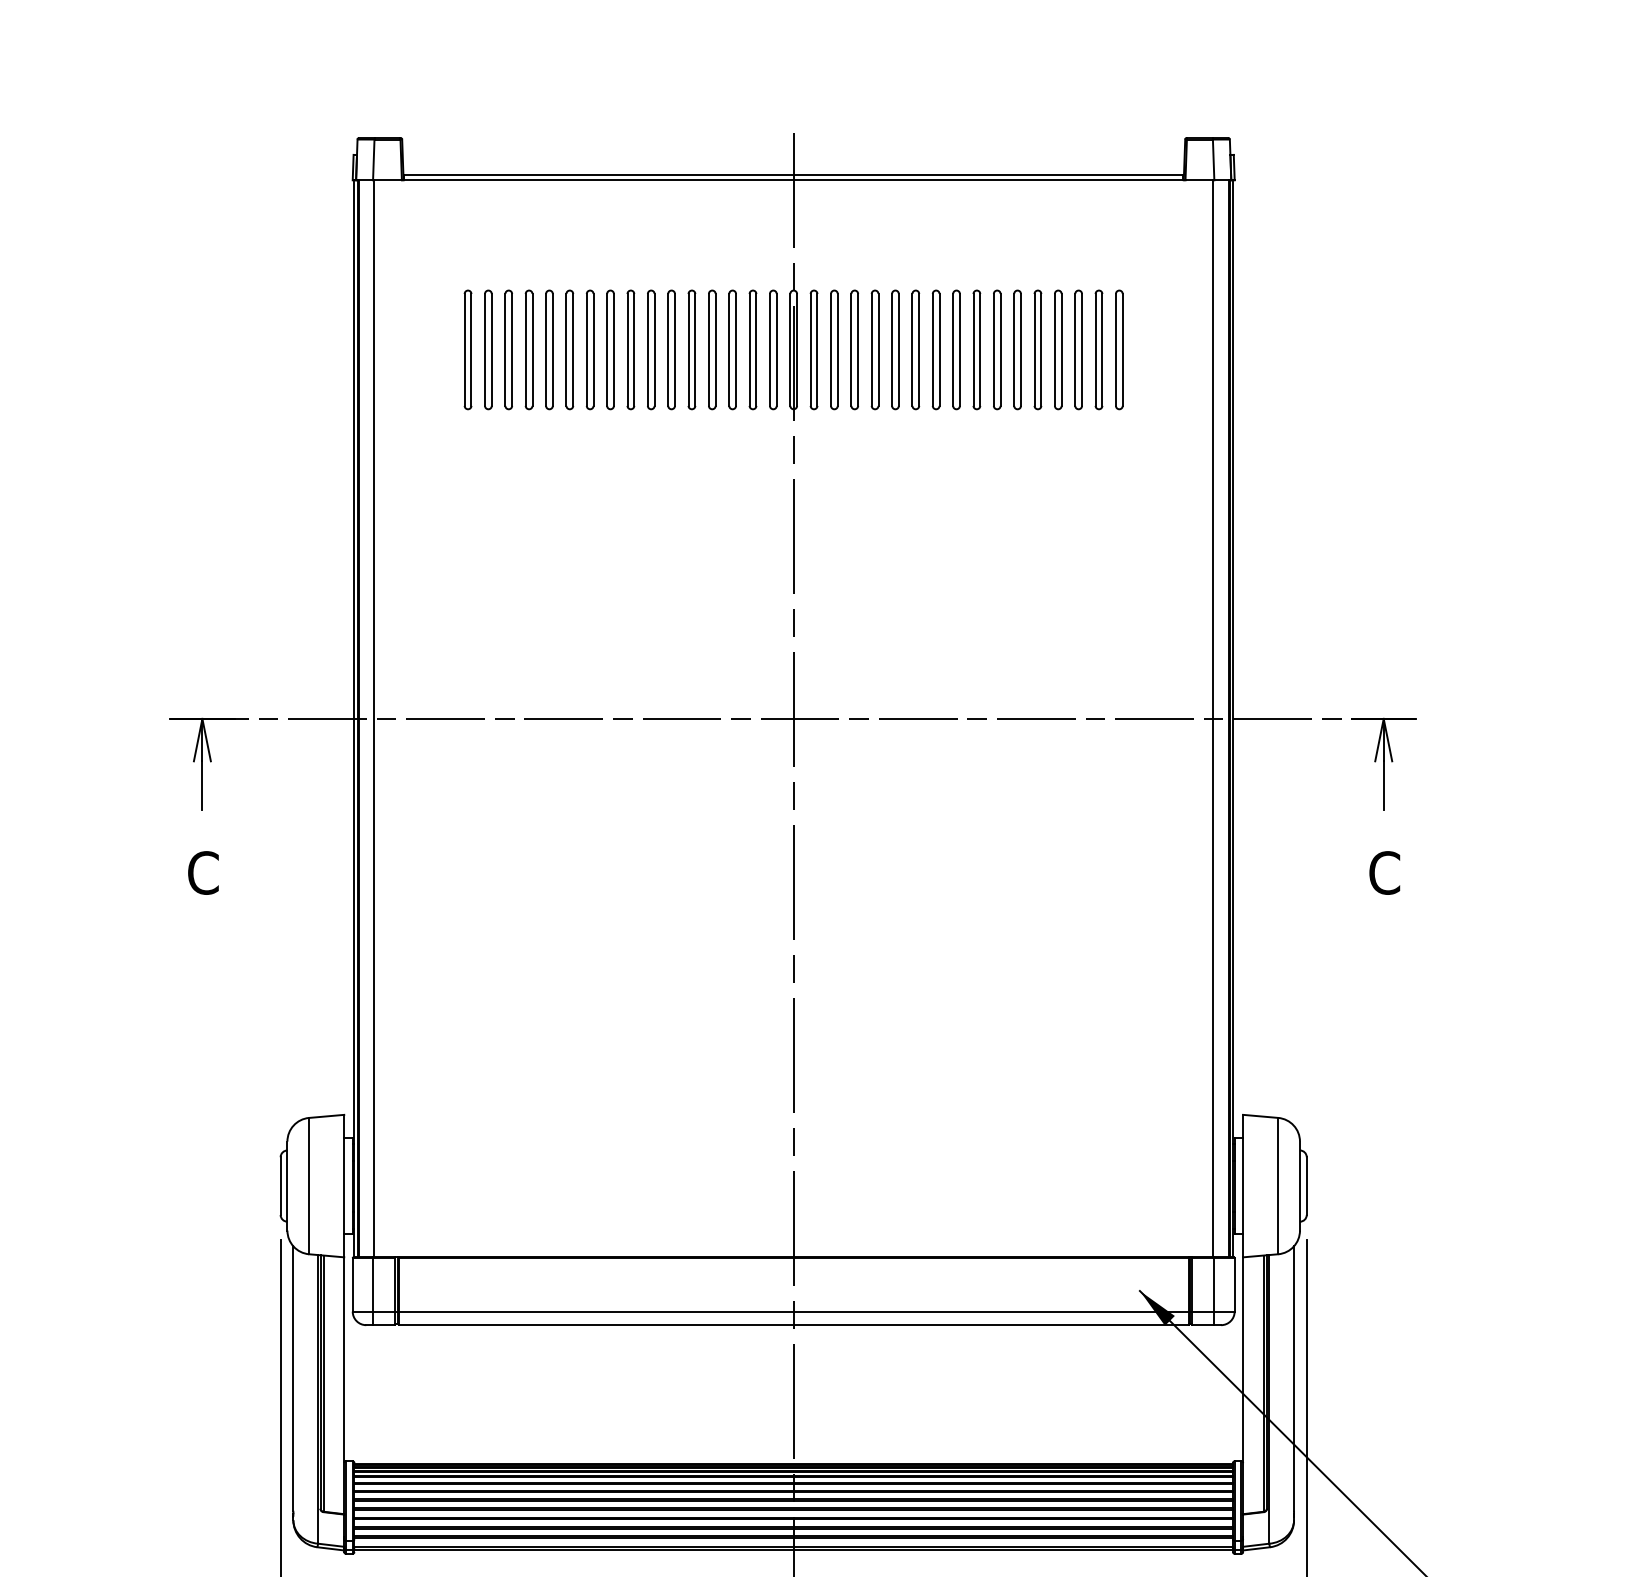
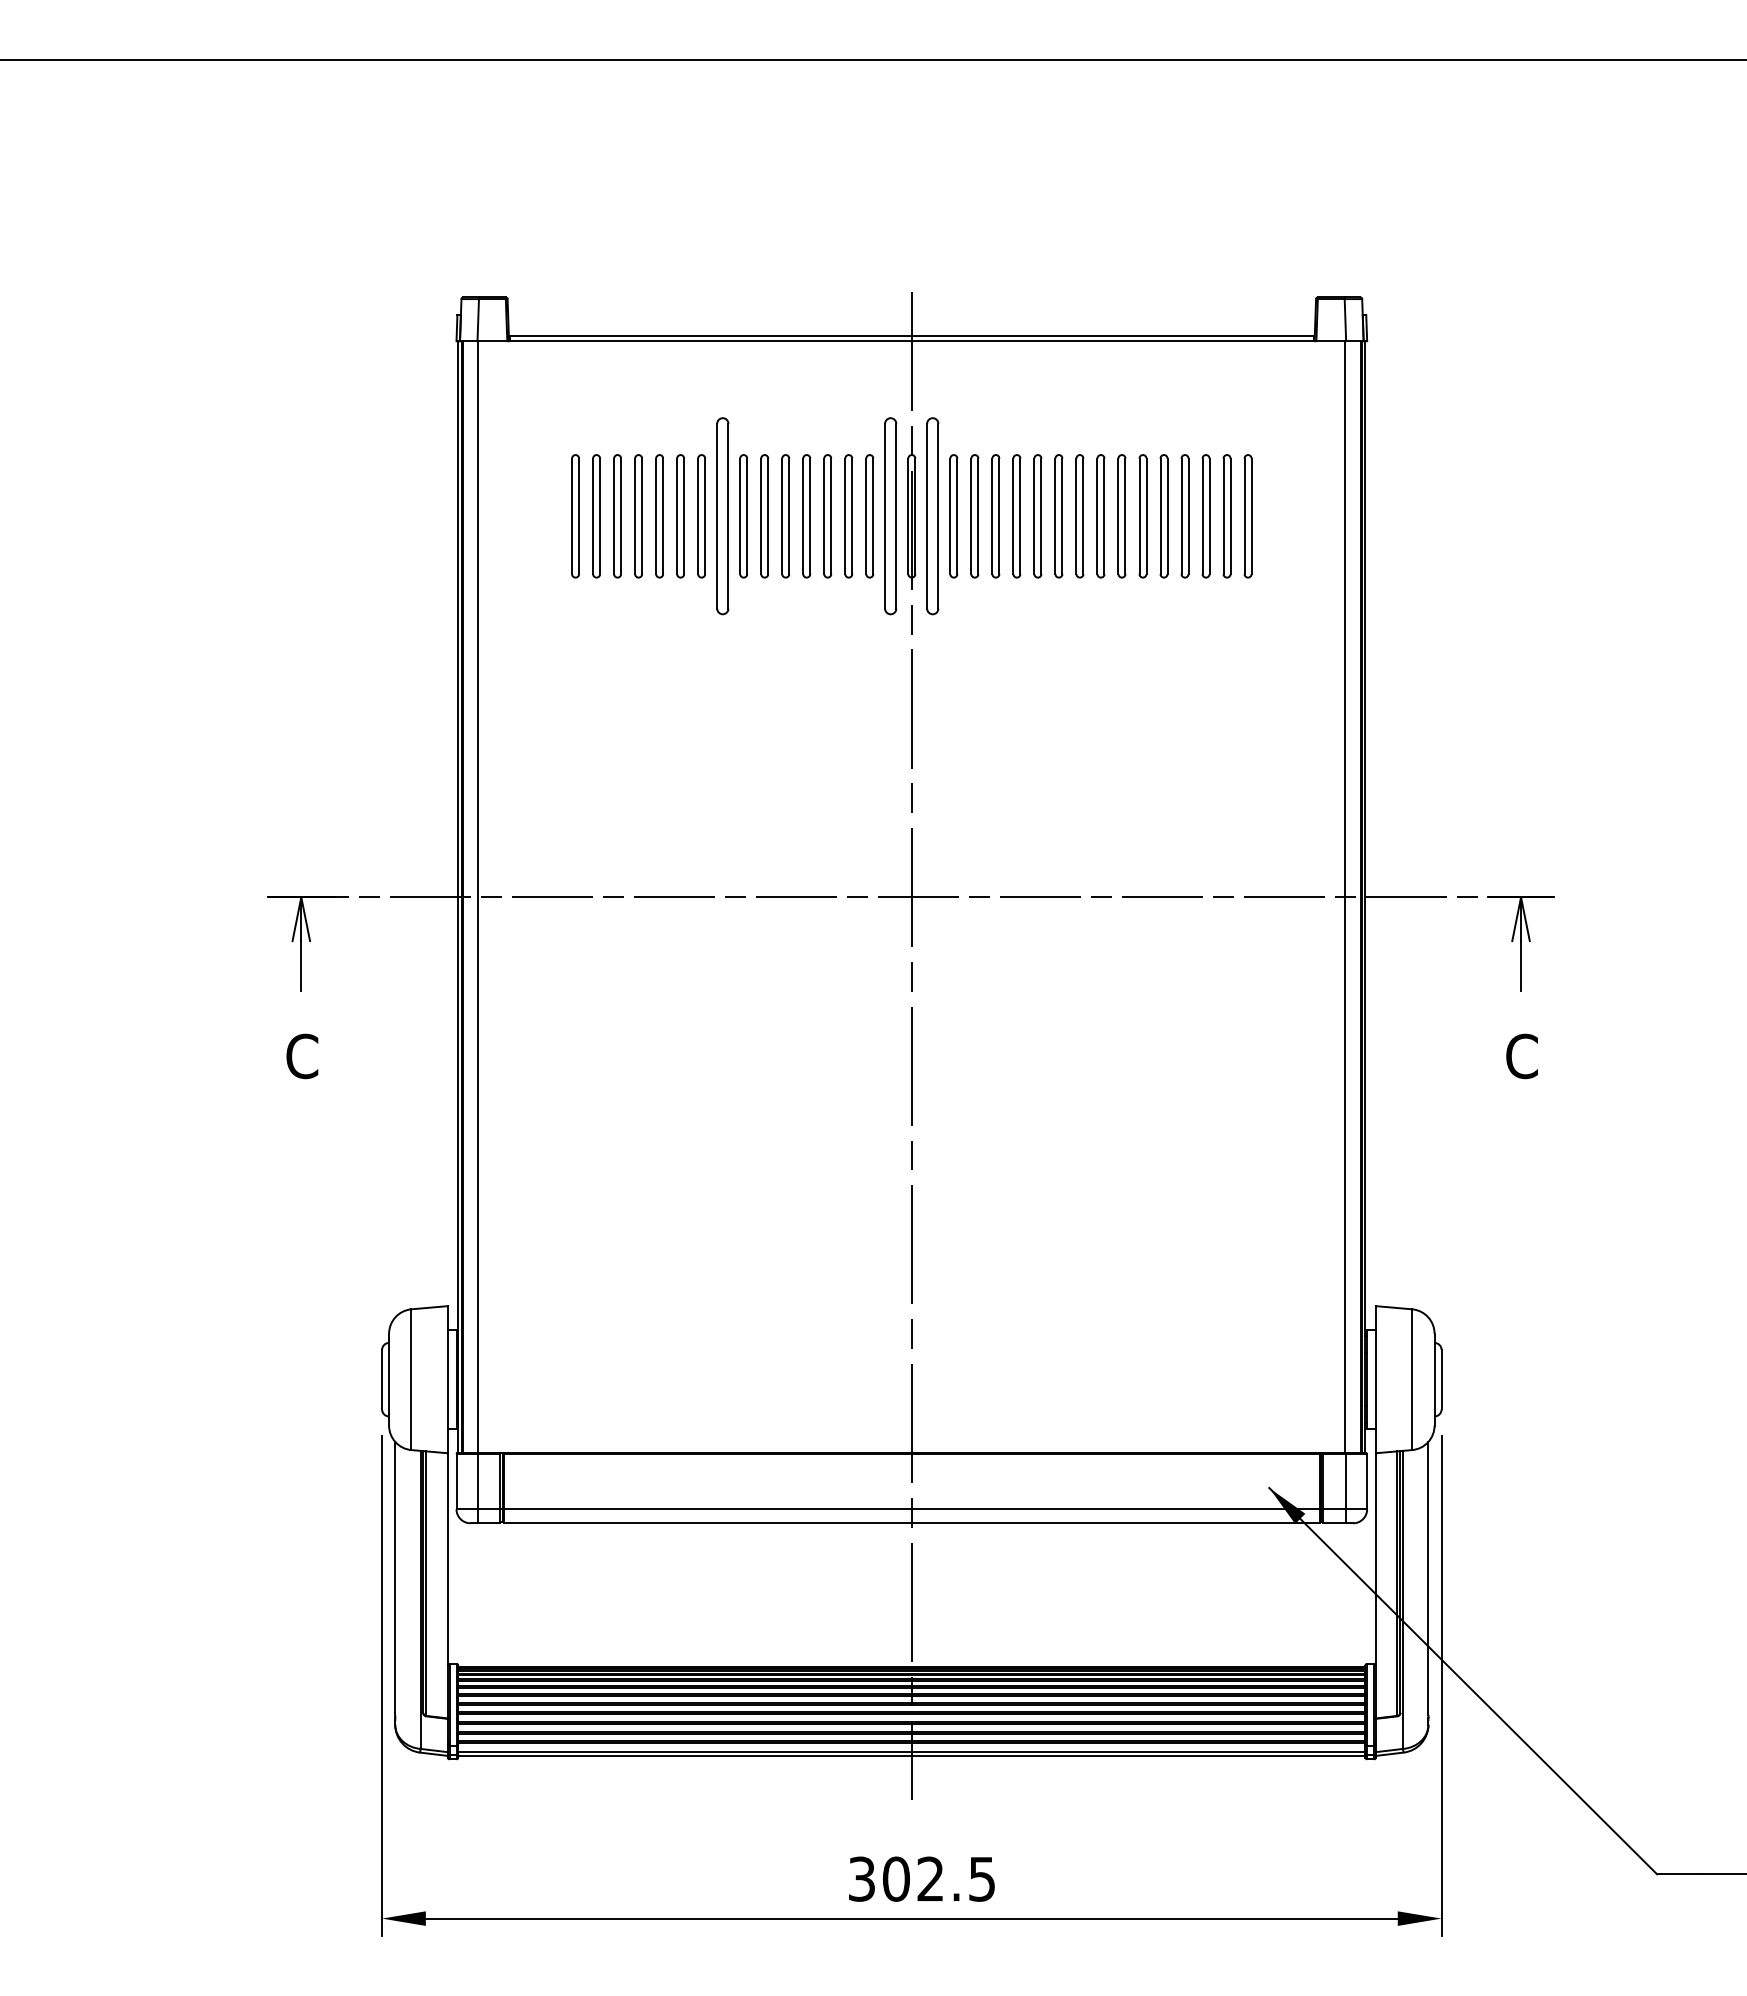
part: (610, 350) -> (722, 516), size x1.6
part: (773, 350) -> (890, 516), size x1.6
part: (813, 350) -> (932, 516), size x1.6

